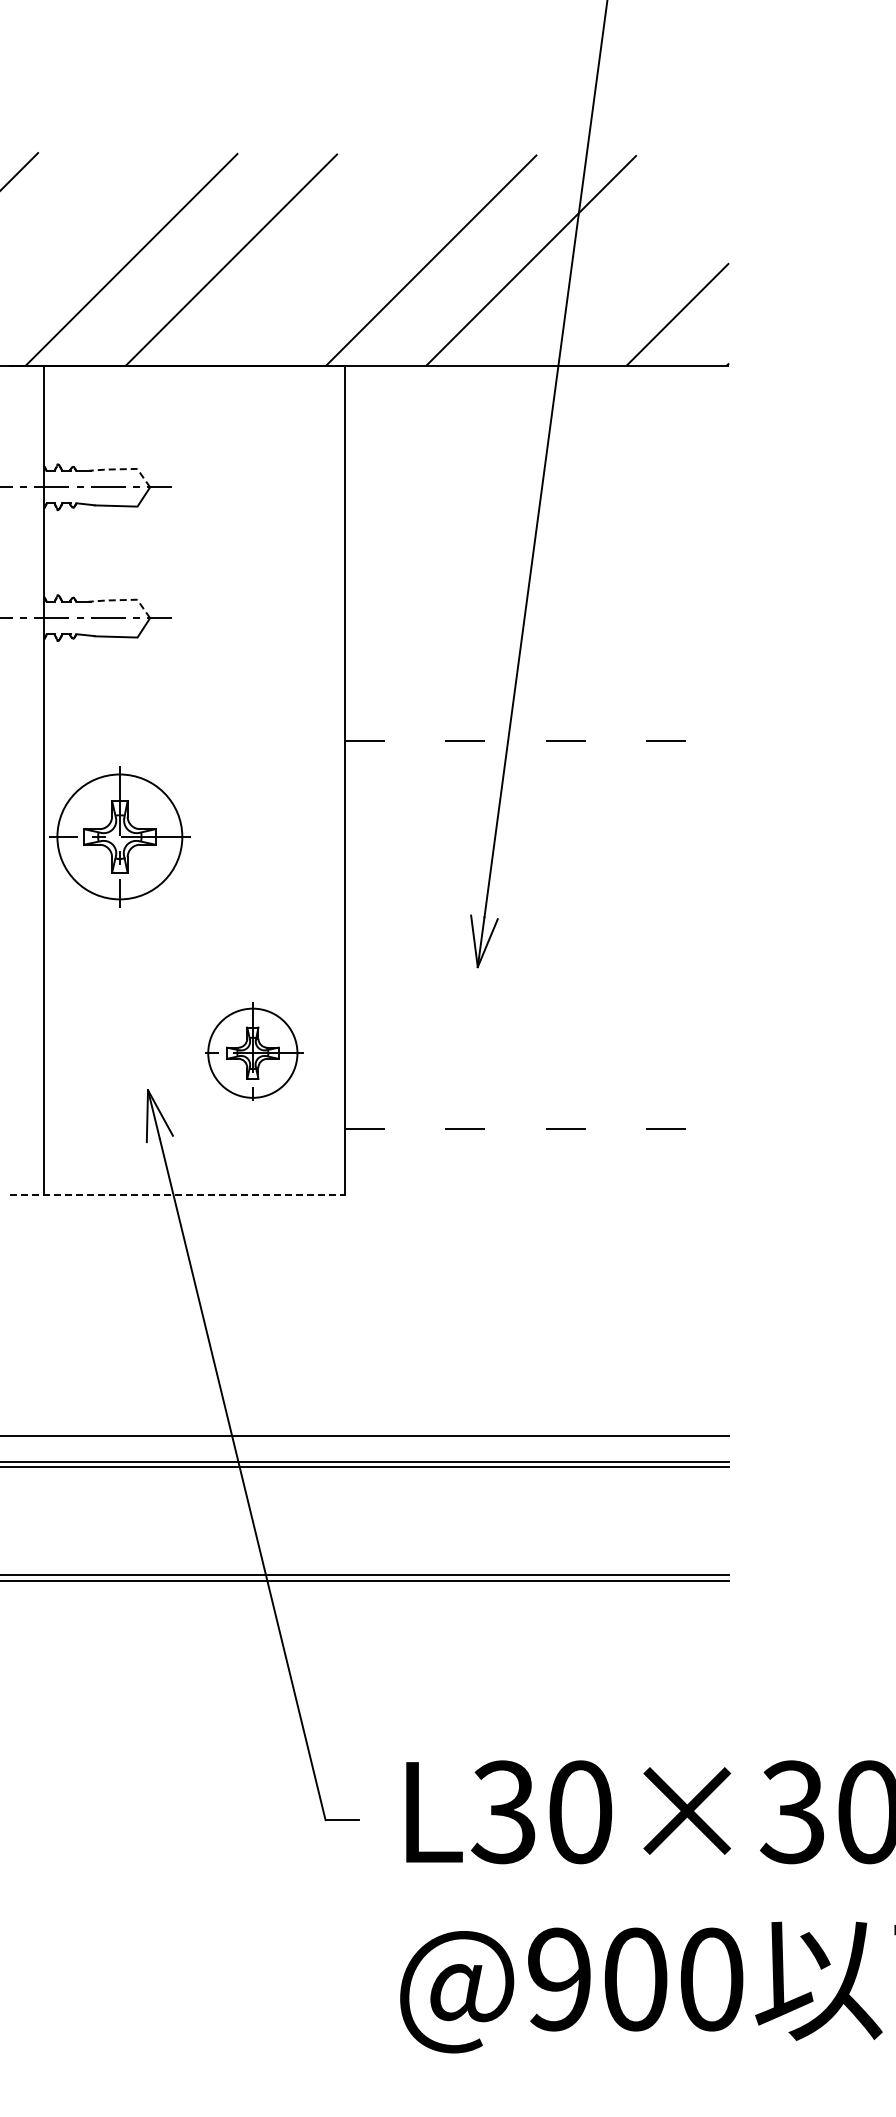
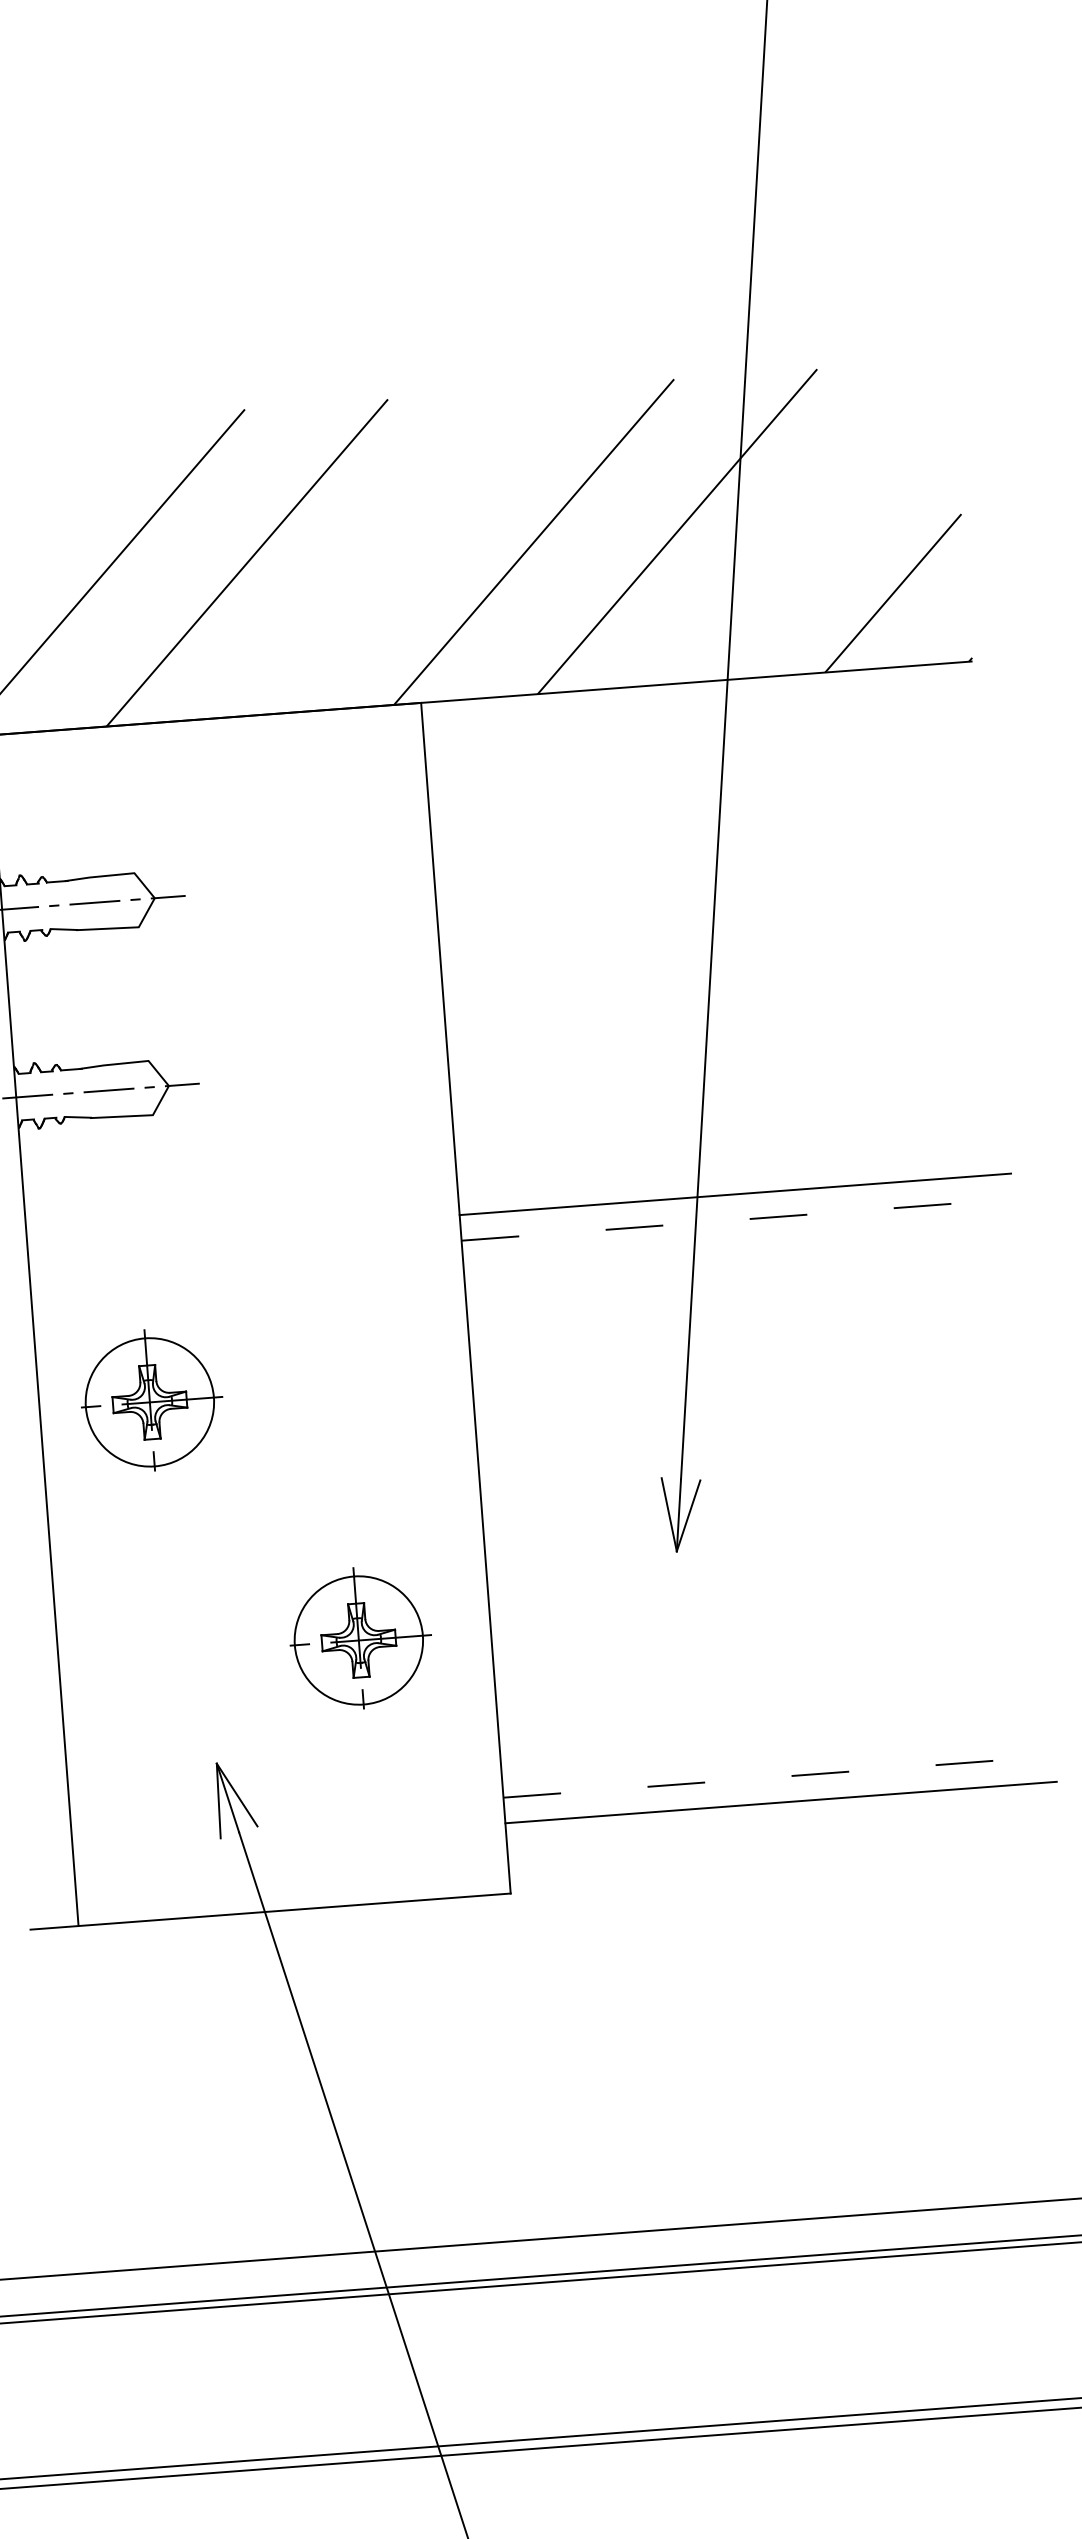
line: (123, 469) -> (114, 875), dashed -> solid
line: (123, 600) -> (128, 1063), dashed -> solid
line: (536, 722) -> (734, 1194), added
part: (121, 834) -> (151, 1399), size x0.71
part: (254, 1051) -> (361, 1637), moved
line: (536, 1146) -> (780, 1802), added
line: (178, 1195) -> (271, 1911), dashed -> solid

